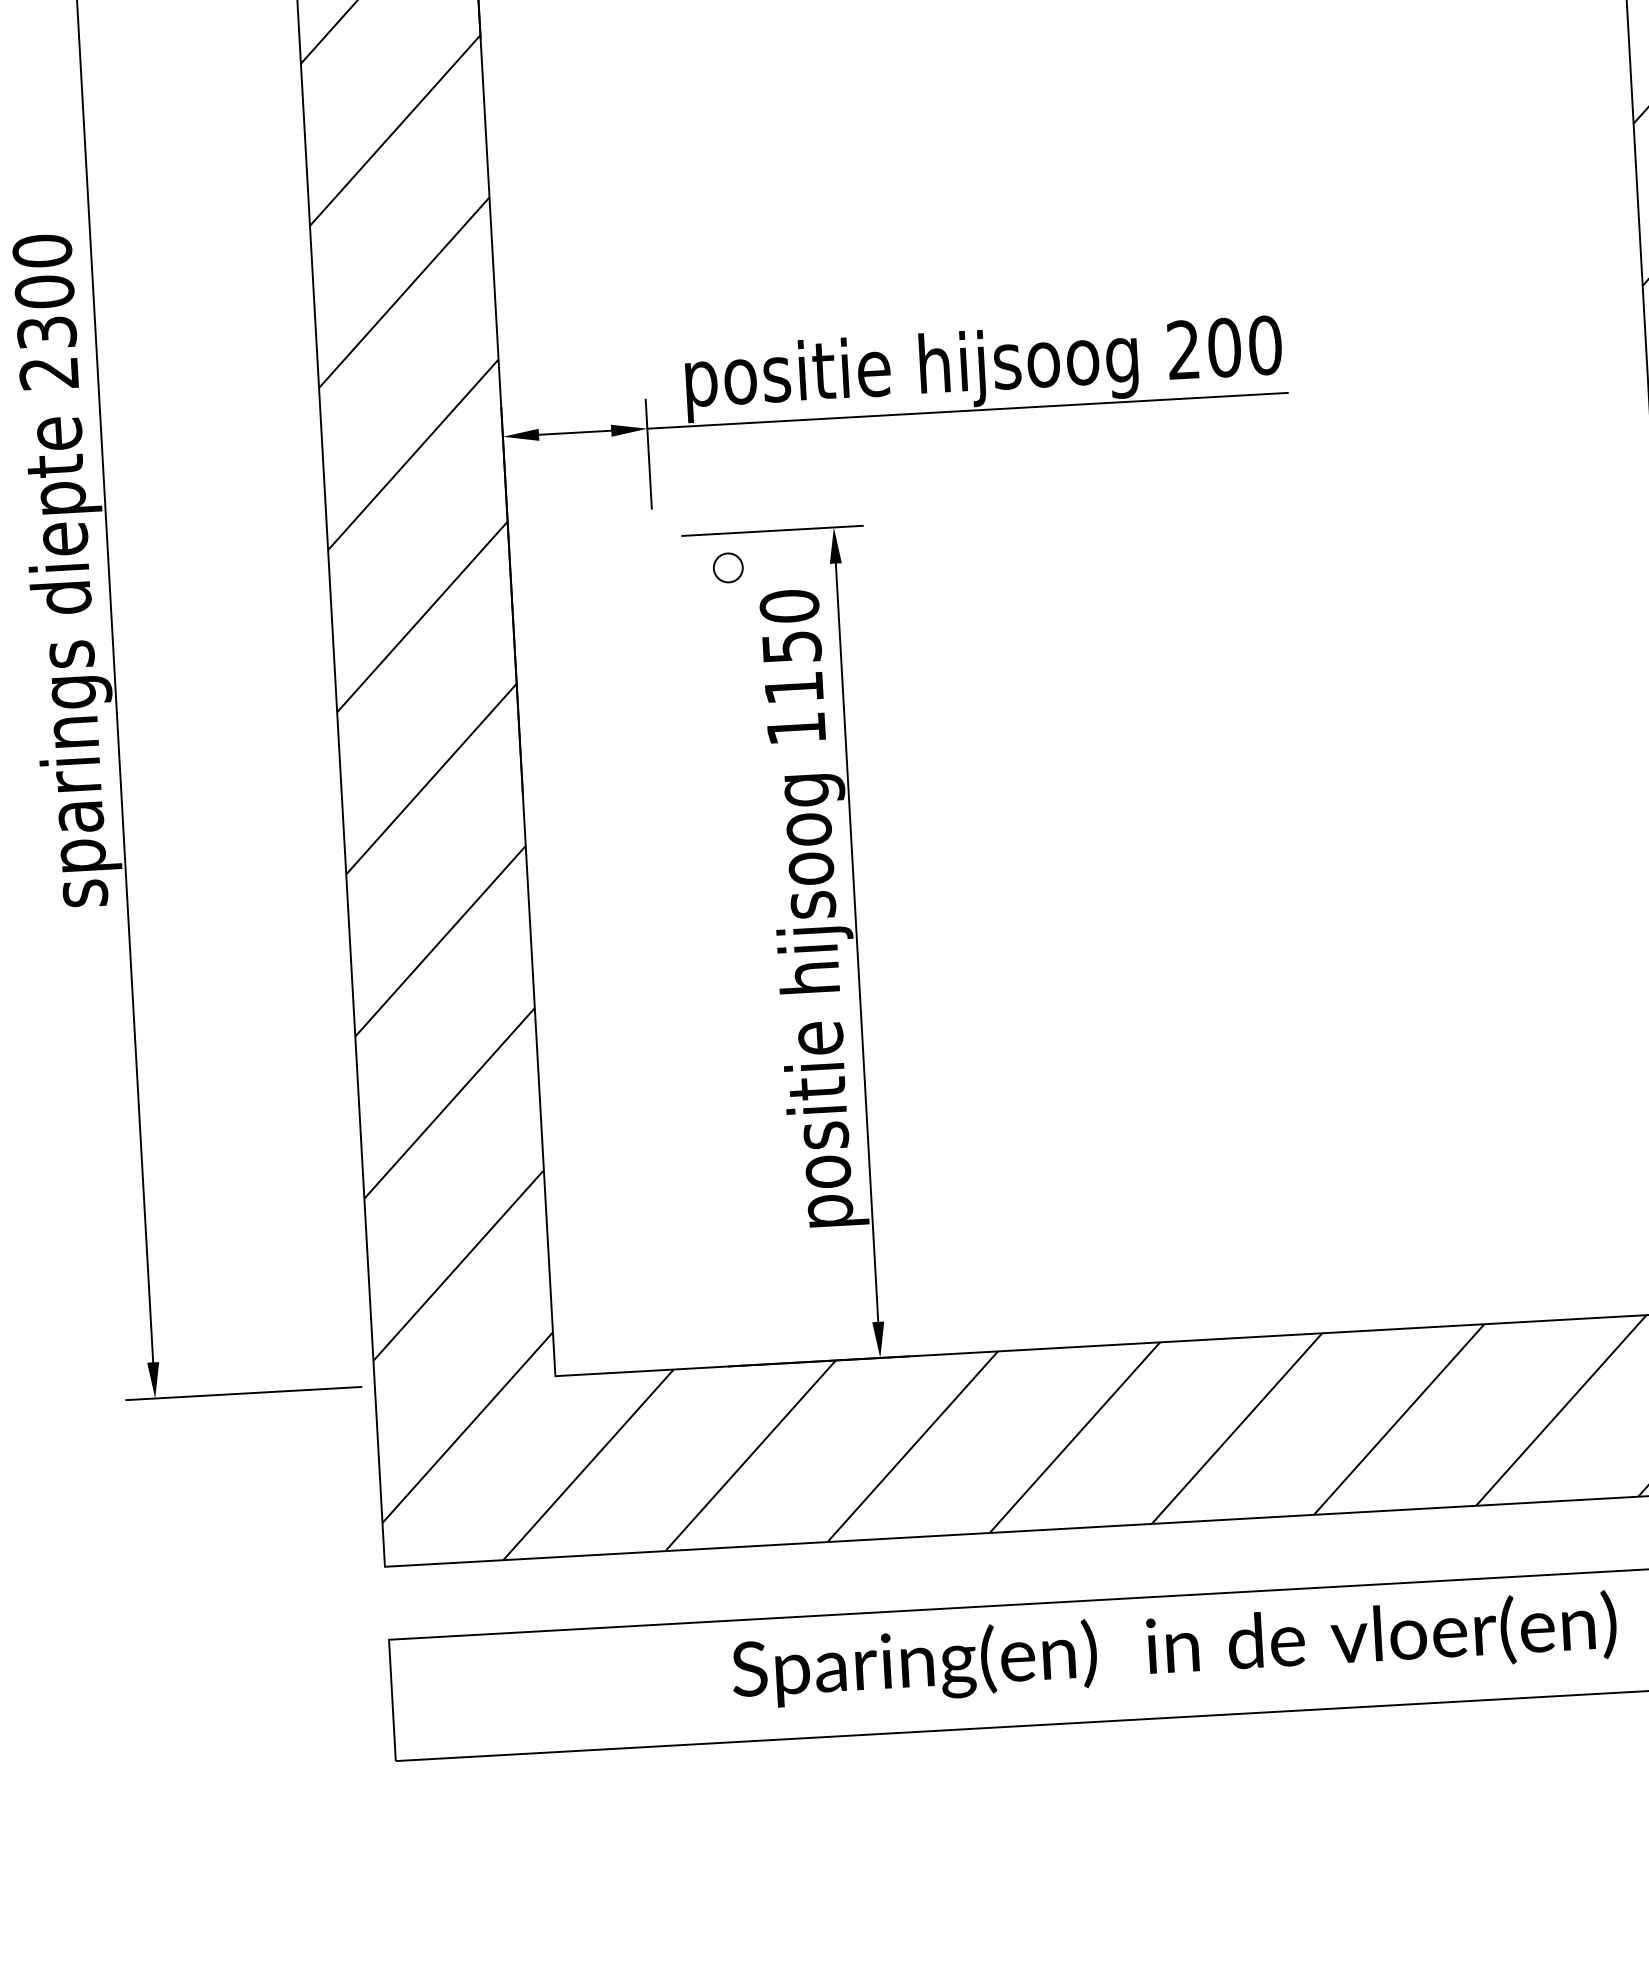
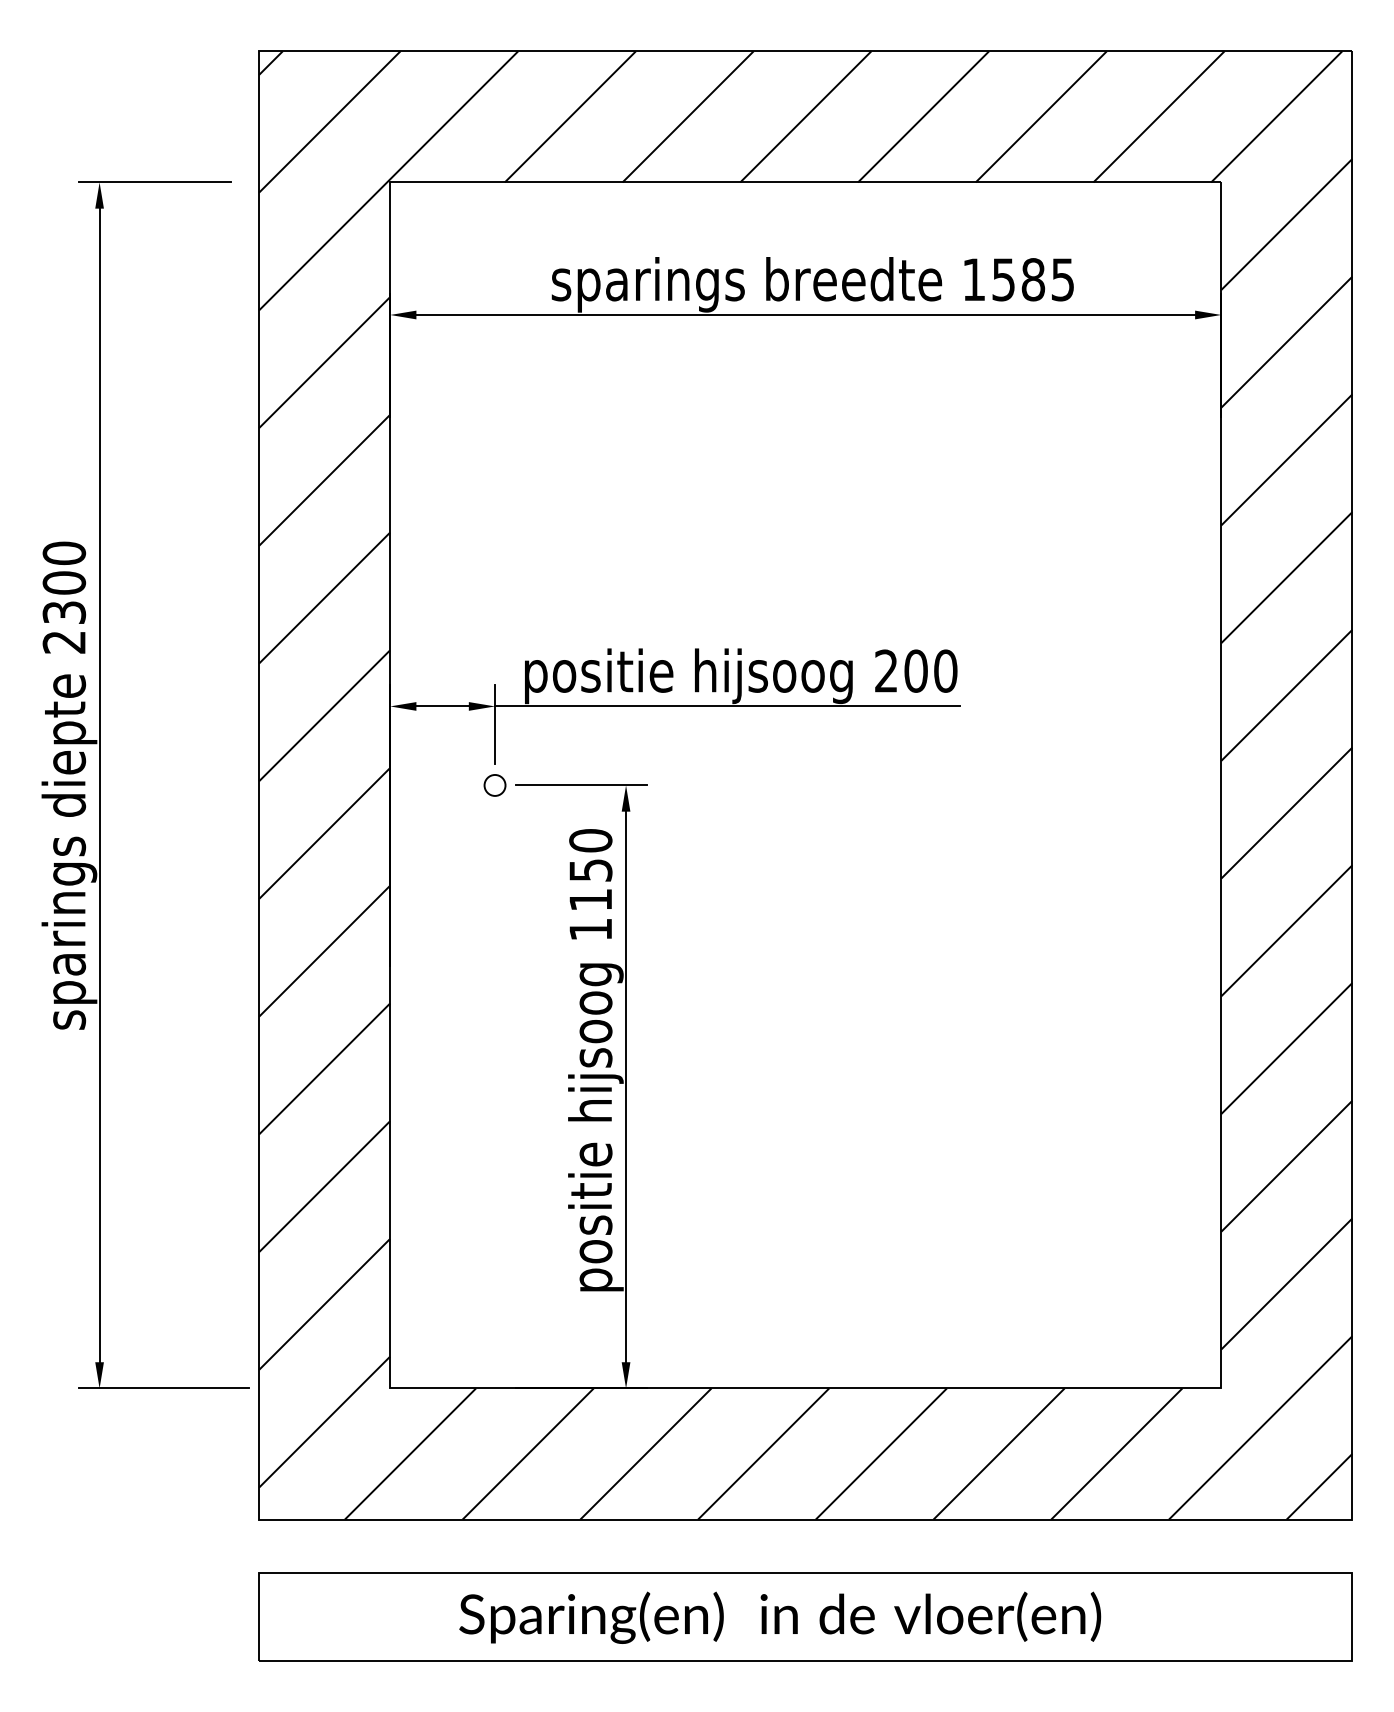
circle: (727, 568) -> (494, 785), moved
text: (1174, 1649) -> (780, 1617), moved

